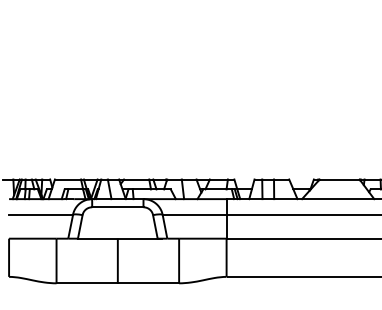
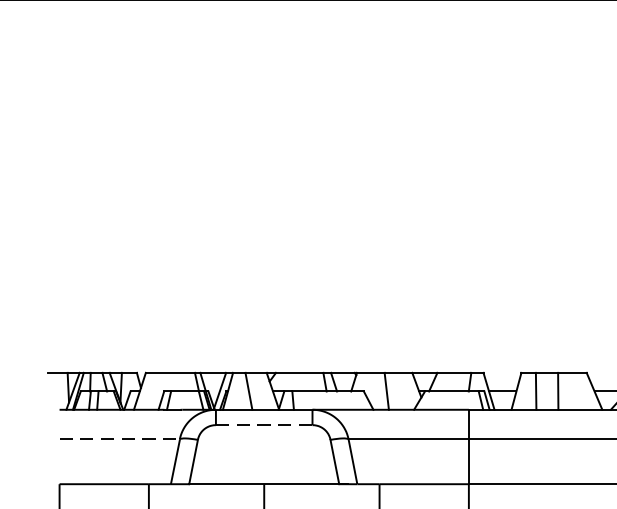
line: (117, 207) -> (263, 425), solid -> dashed
line: (41, 214) -> (120, 438), solid -> dashed

